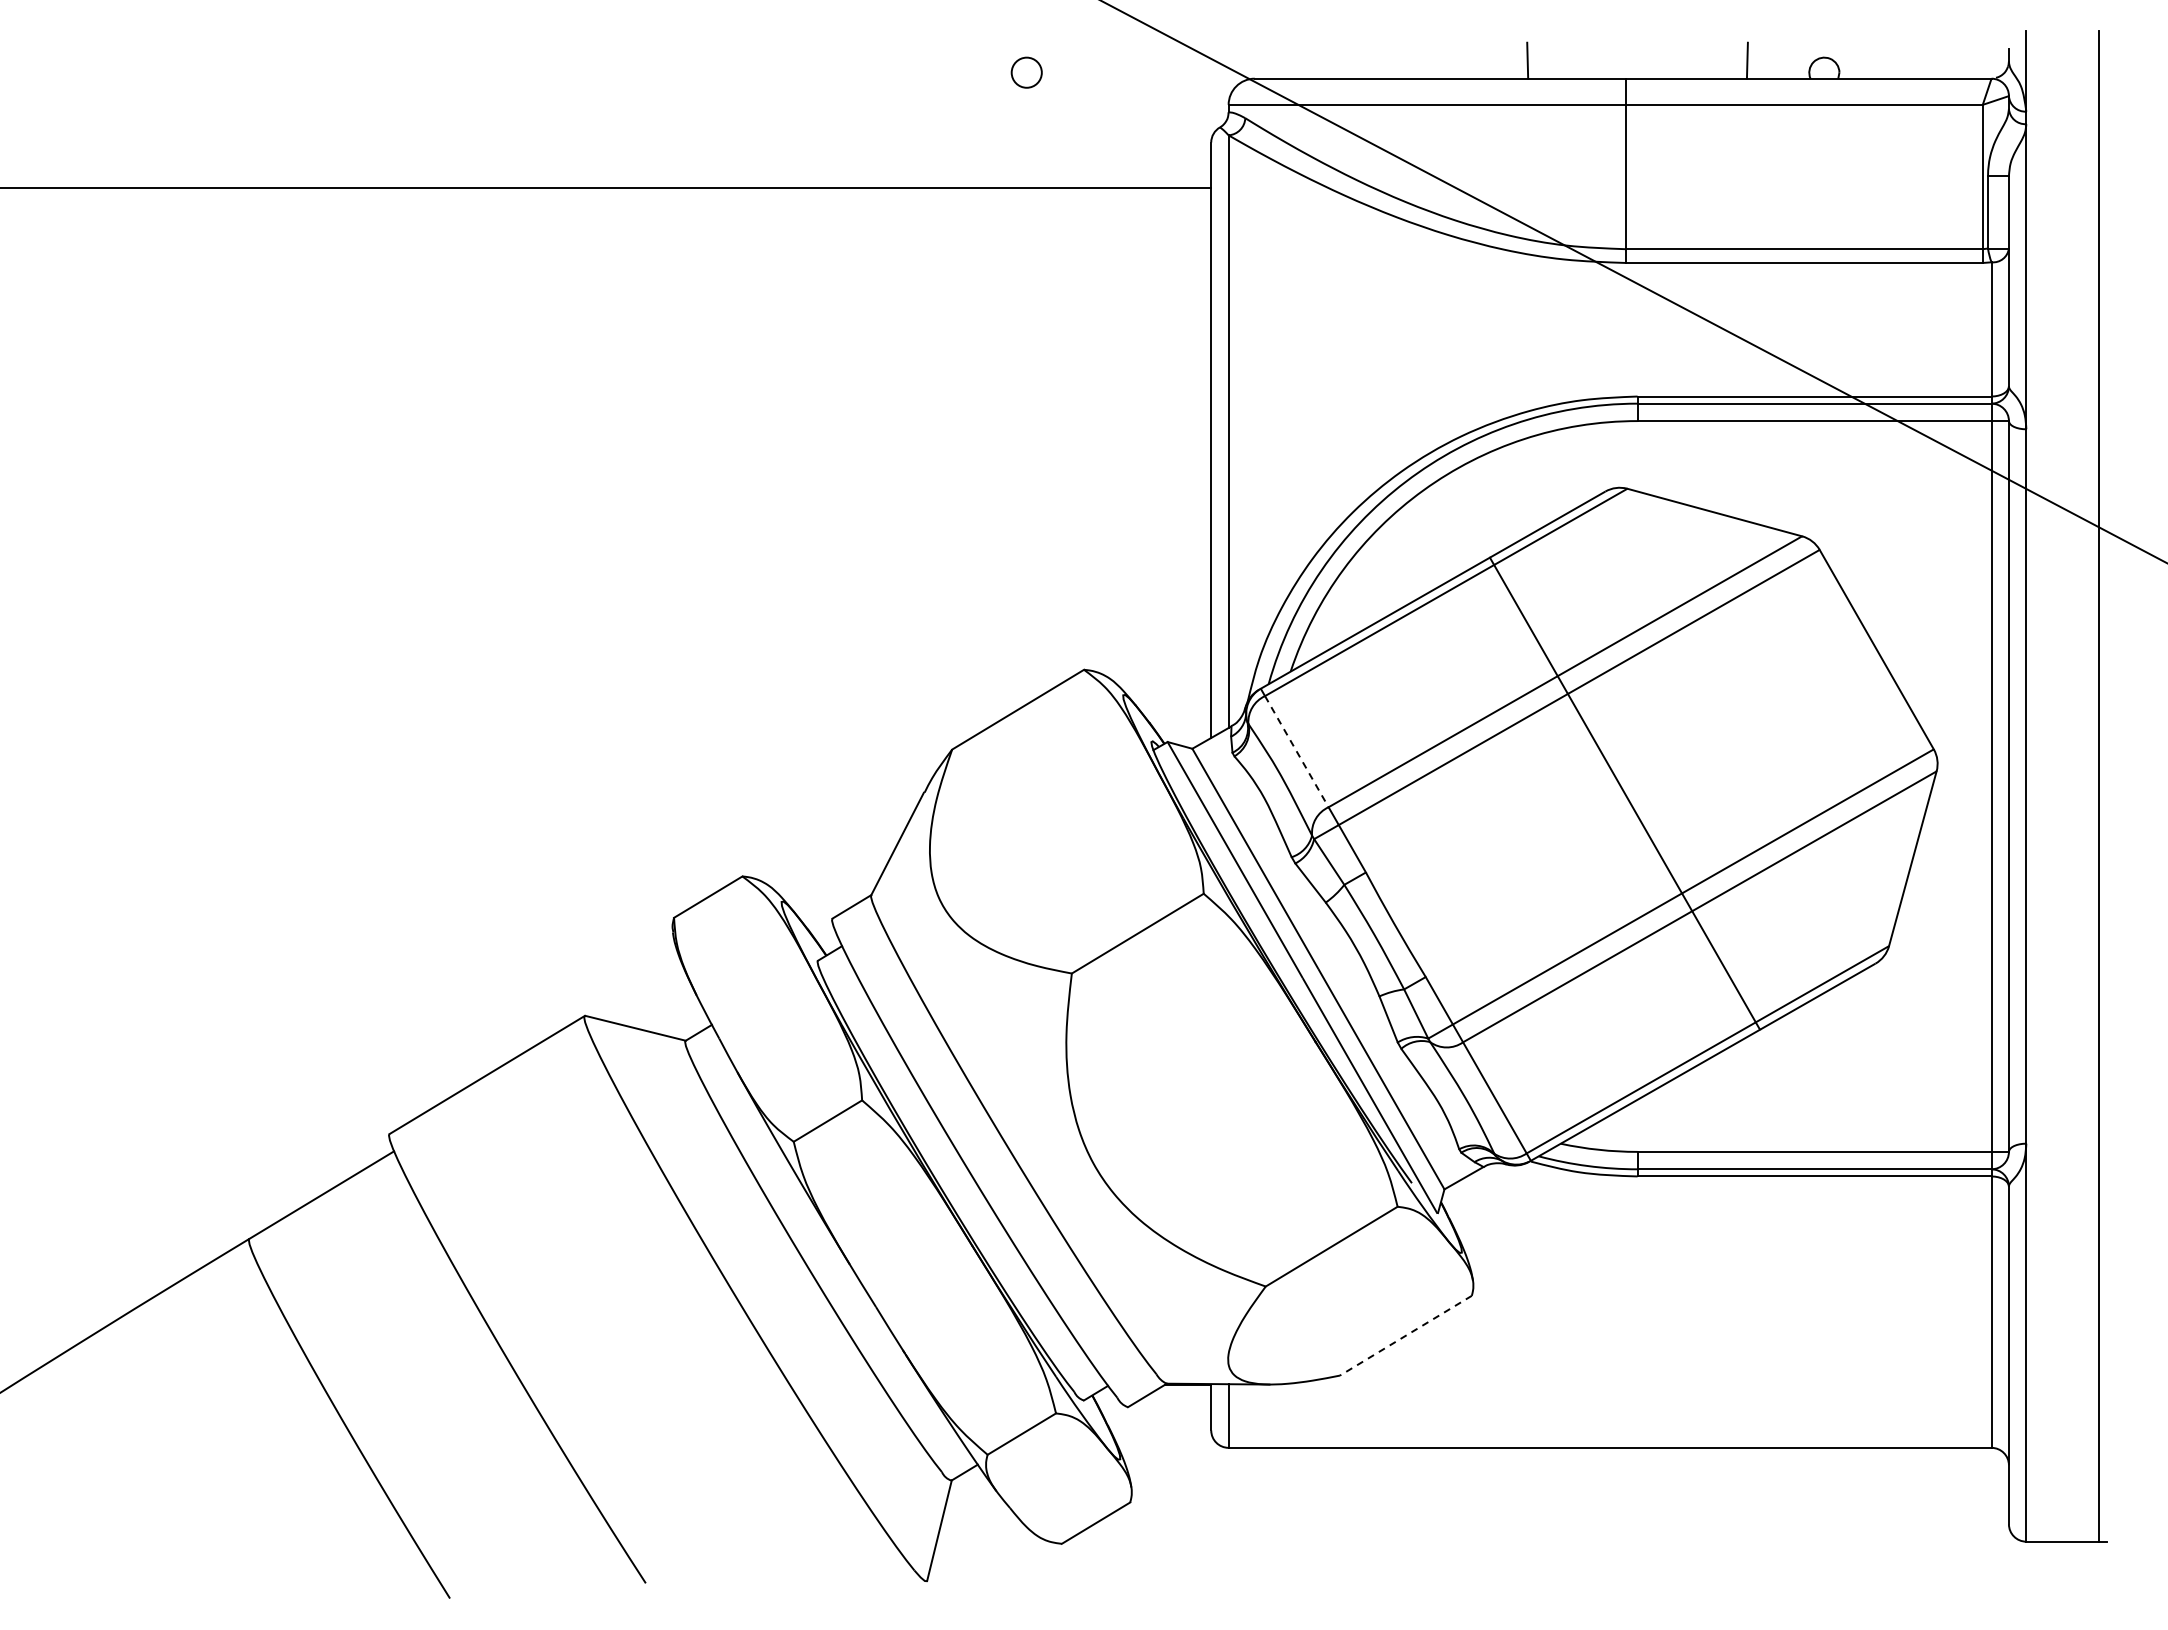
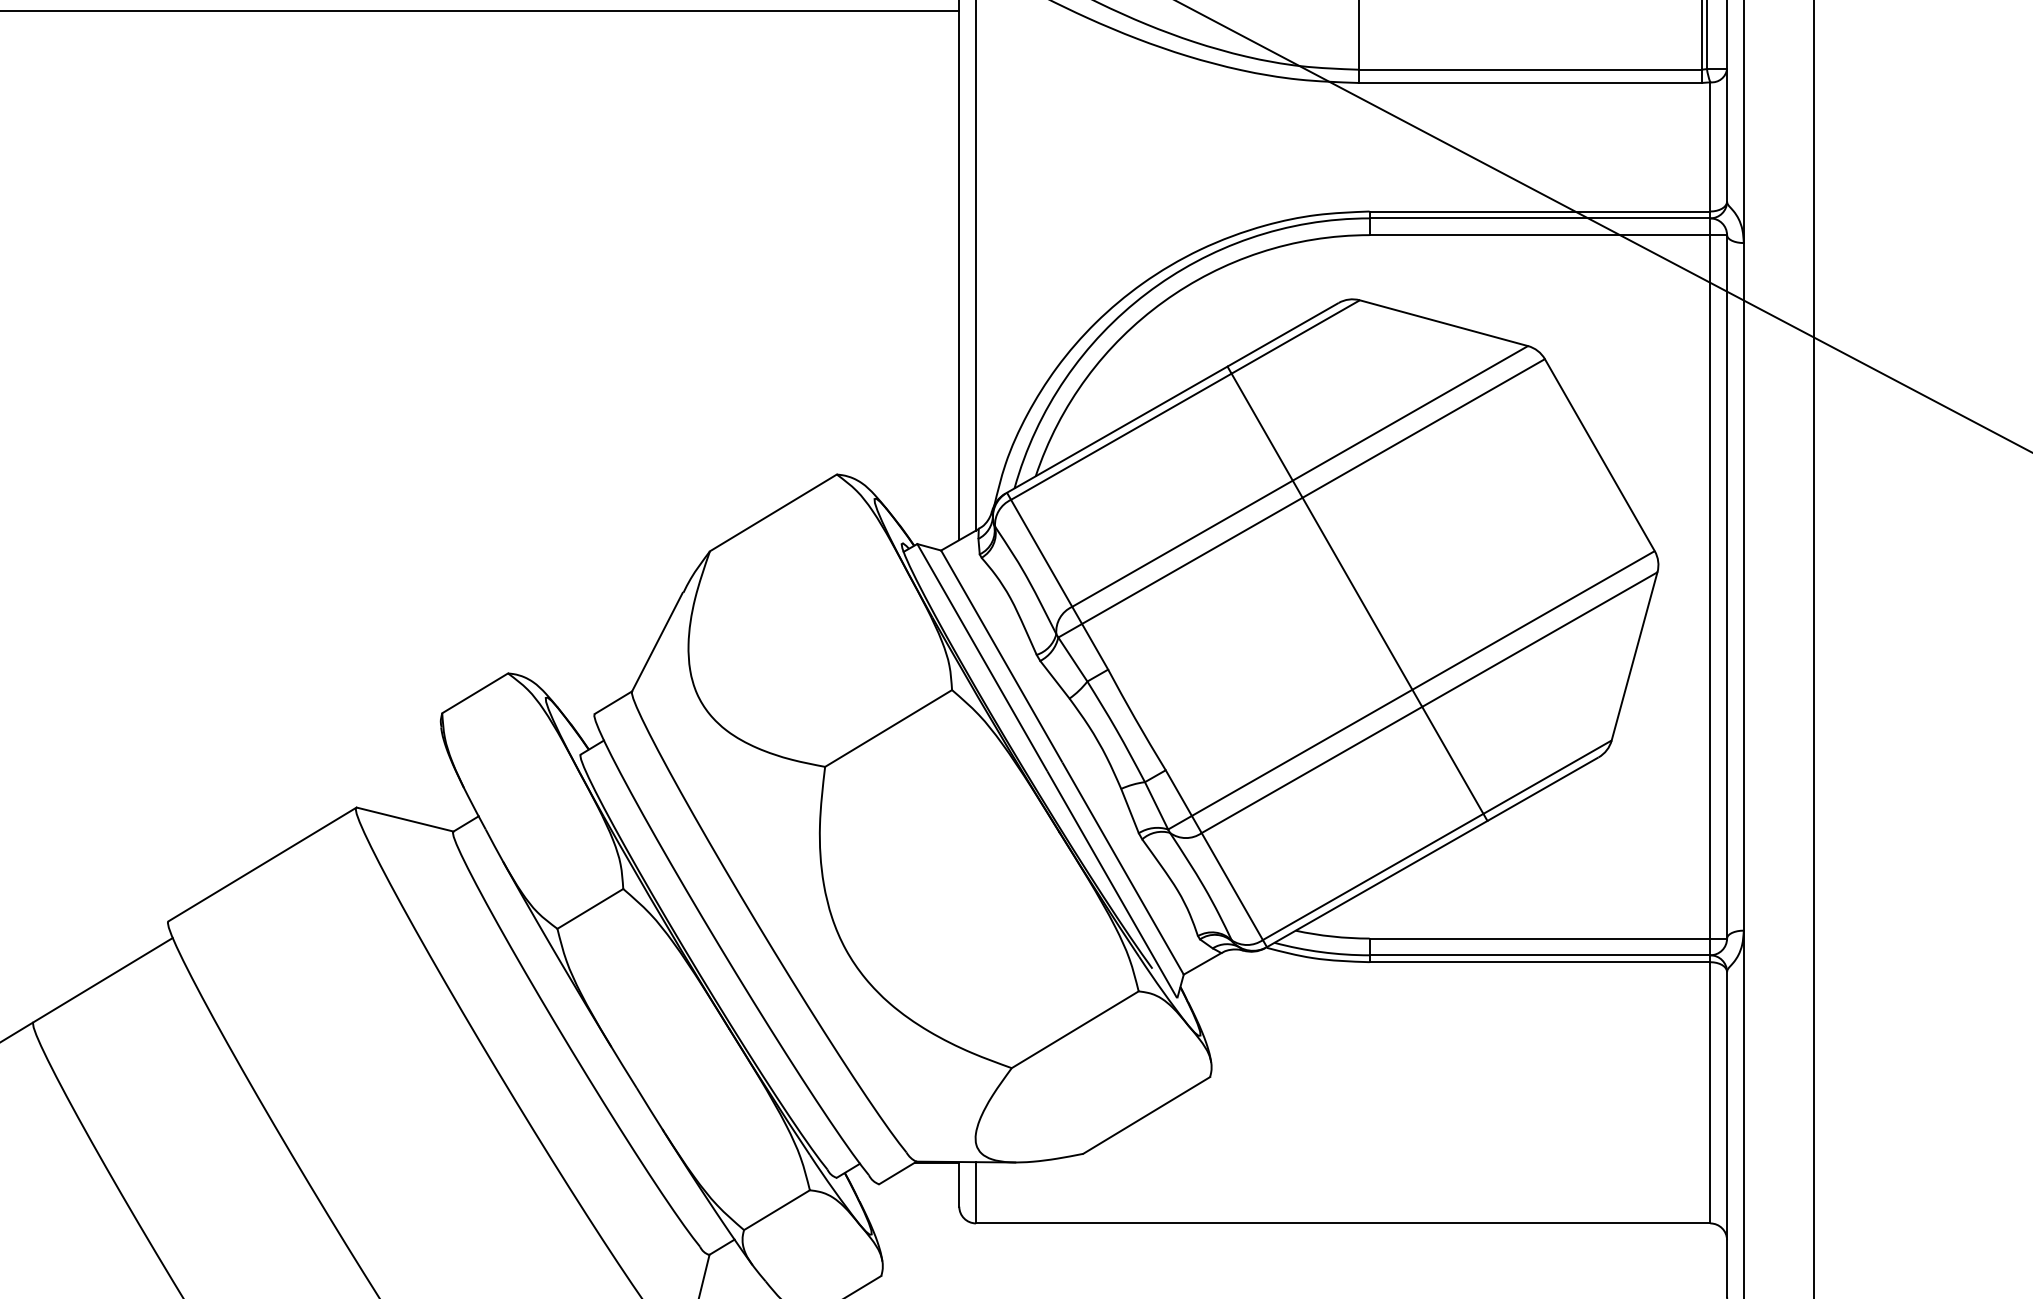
line: (1297, 752) -> (1042, 554), dashed -> solid
line: (1405, 1335) -> (1146, 1115), dashed -> solid

